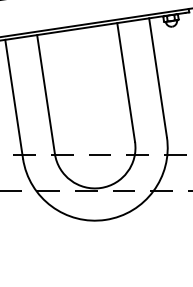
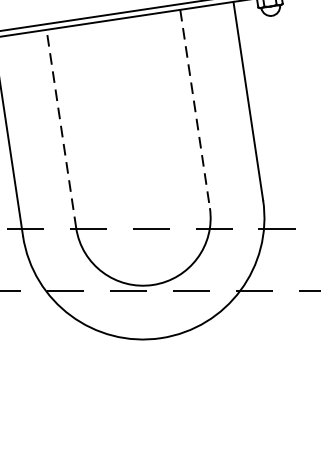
line: (126, 83) -> (195, 110), solid -> dashed
line: (45, 94) -> (60, 128), solid -> dashed

